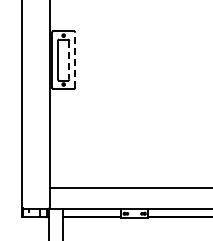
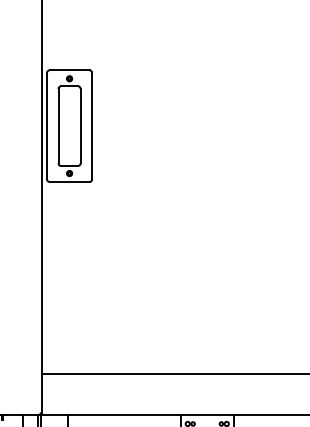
line: (75, 59) -> (92, 124), dashed -> solid
line: (69, 60) -> (80, 126), dashed -> solid

